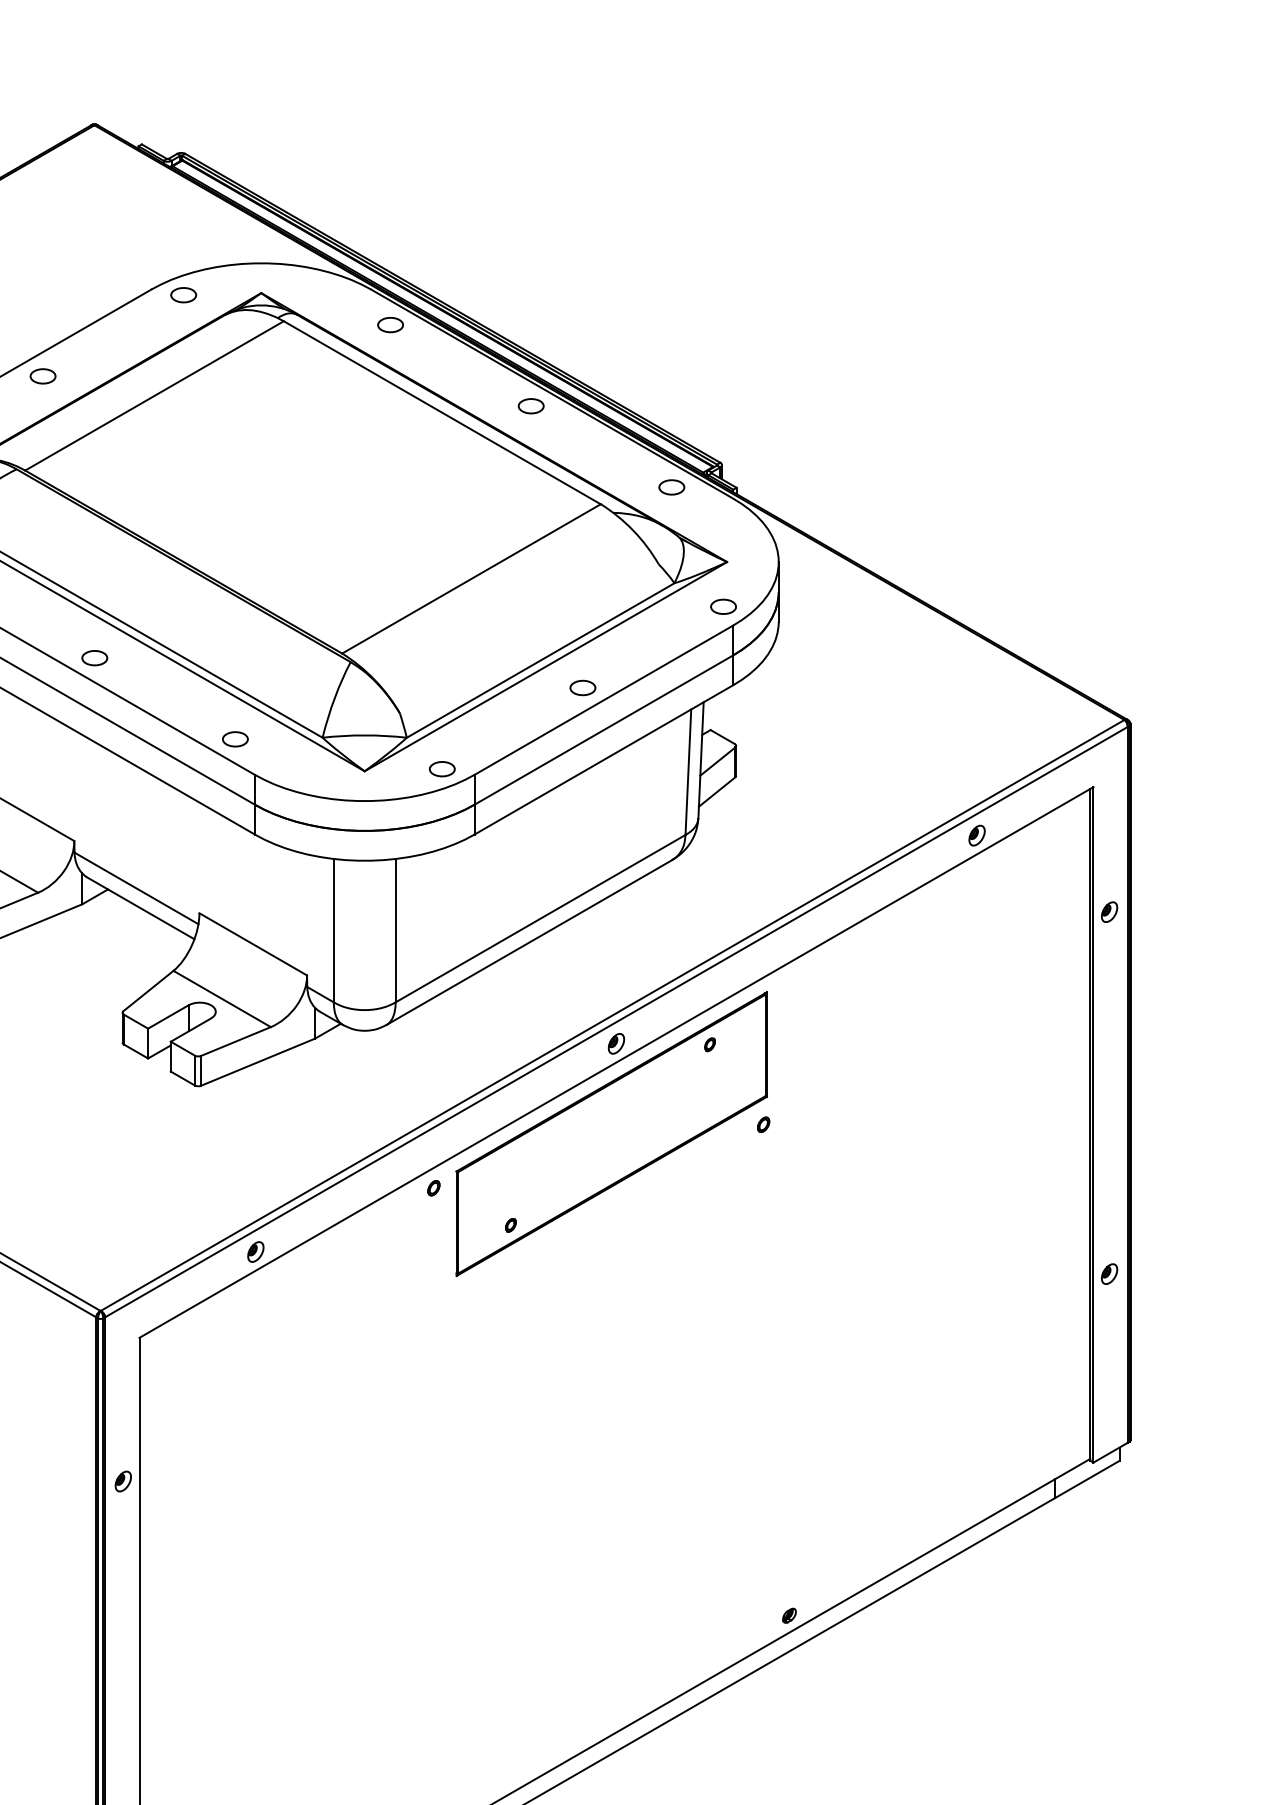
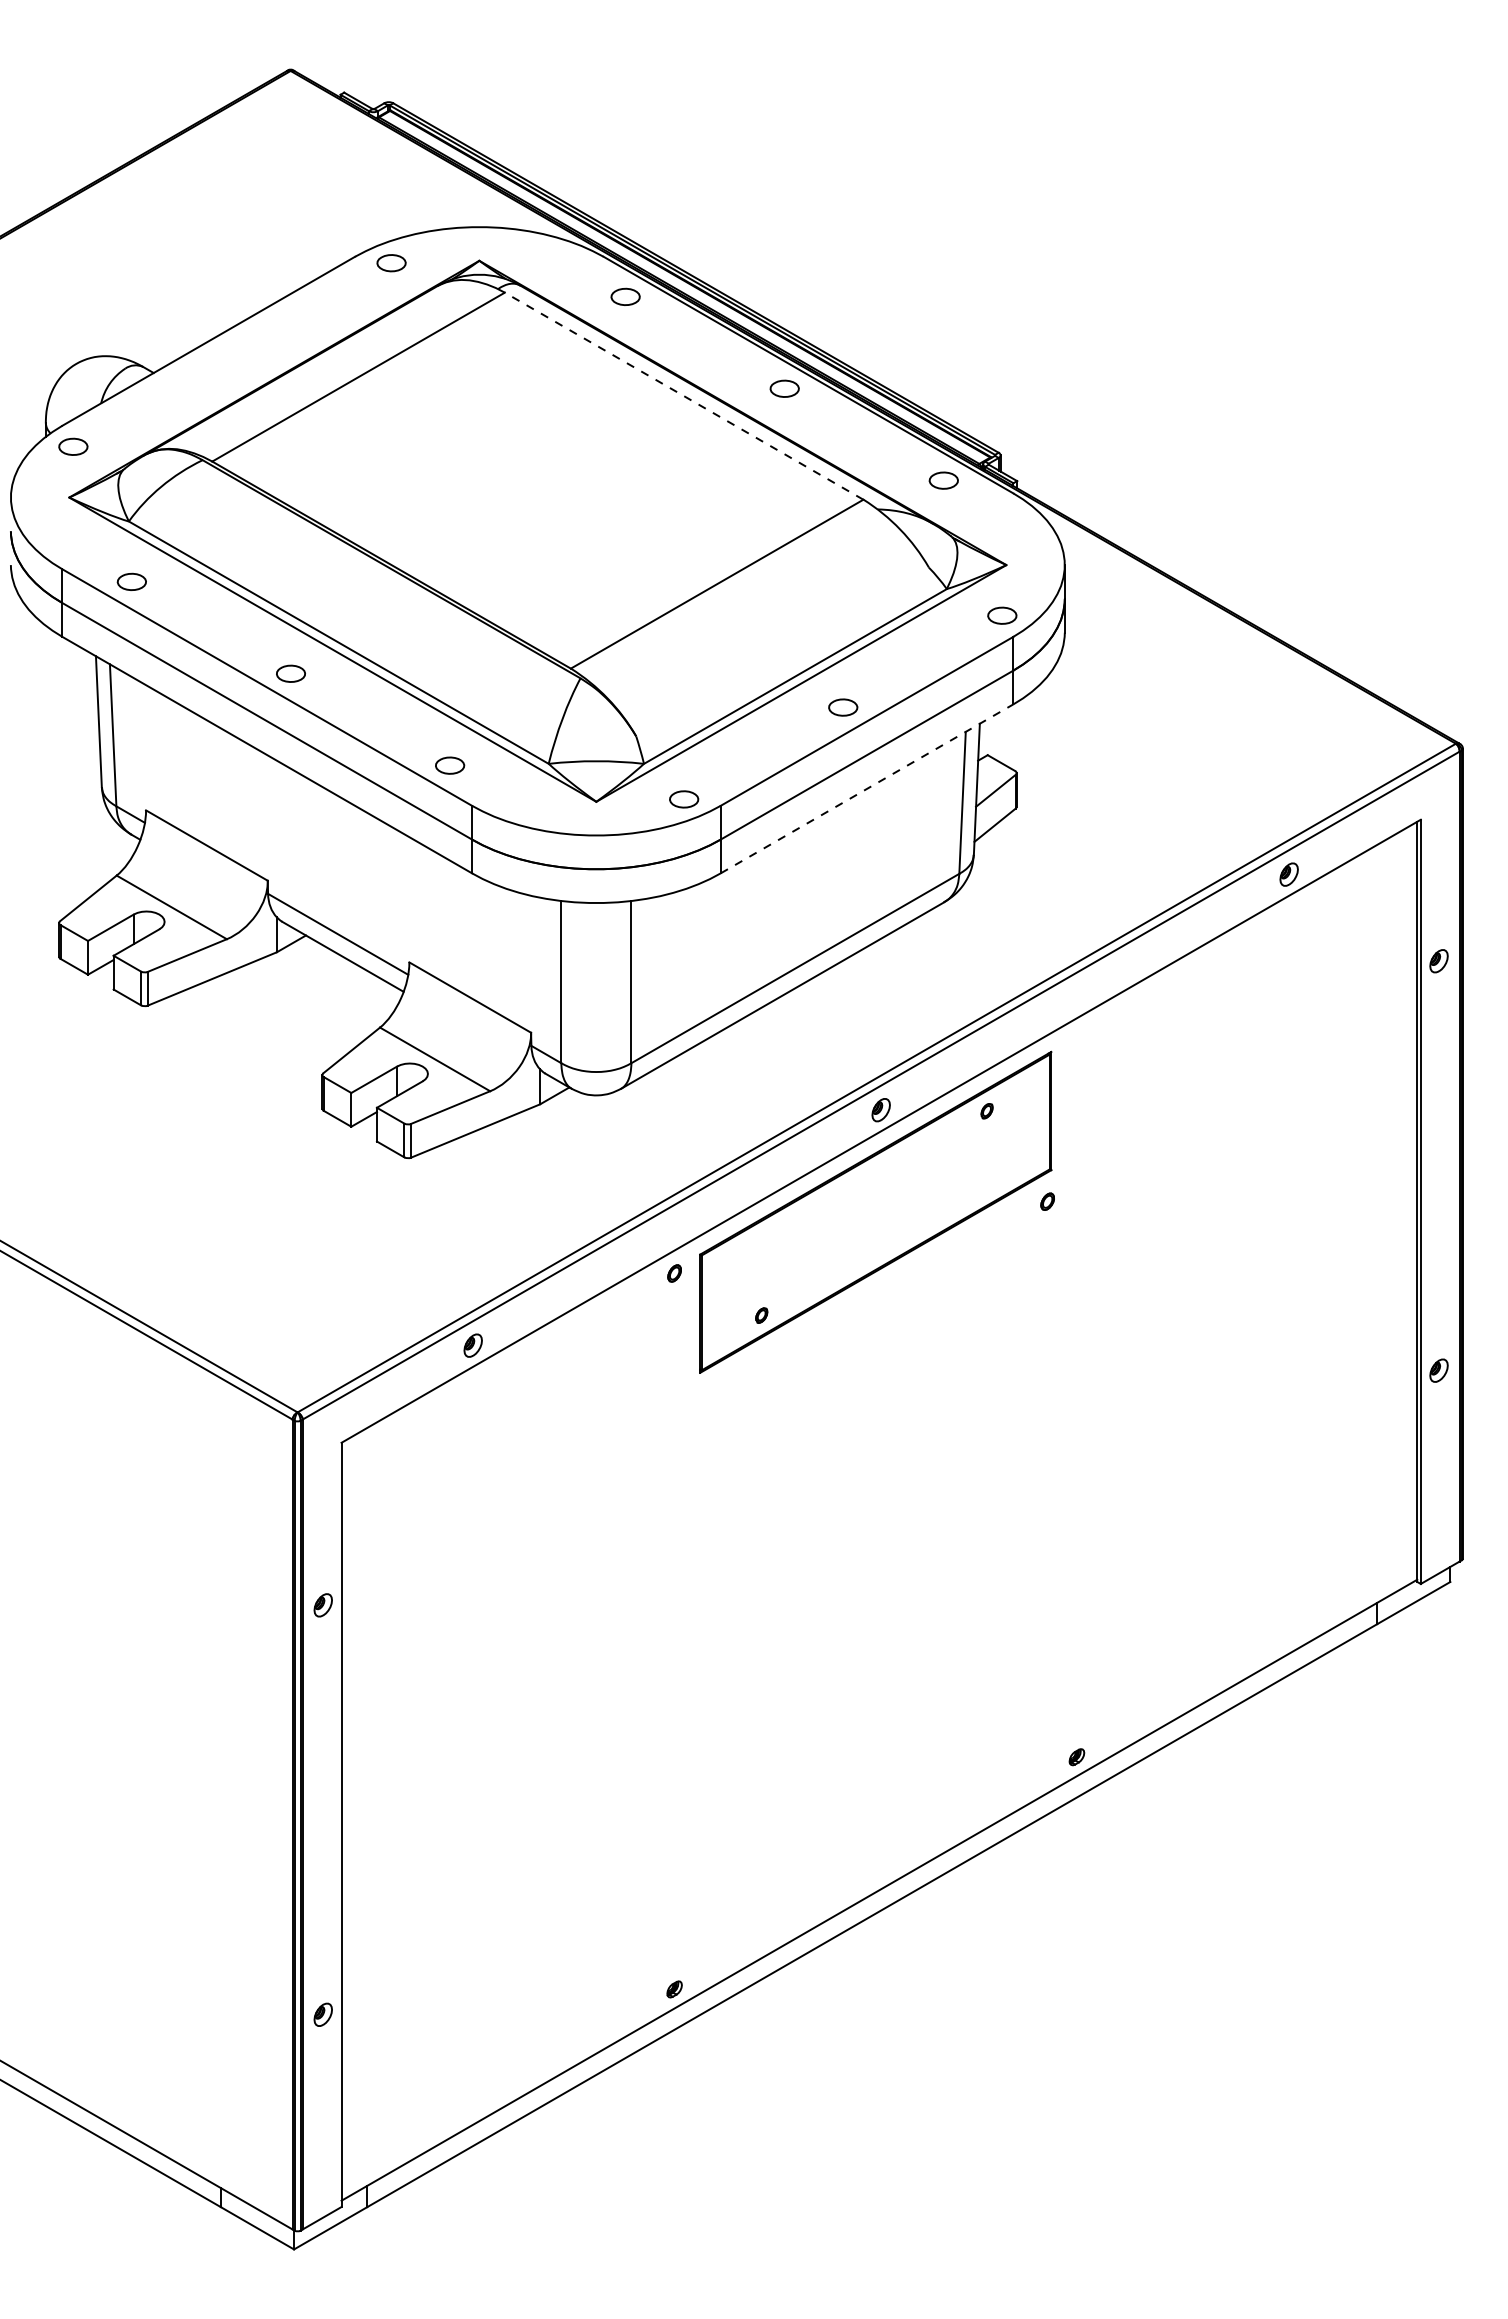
part: (43, 376) -> (232, 355), removed
line: (441, 412) -> (683, 395), solid -> dashed
line: (604, 759) -> (867, 788), solid -> dashed

